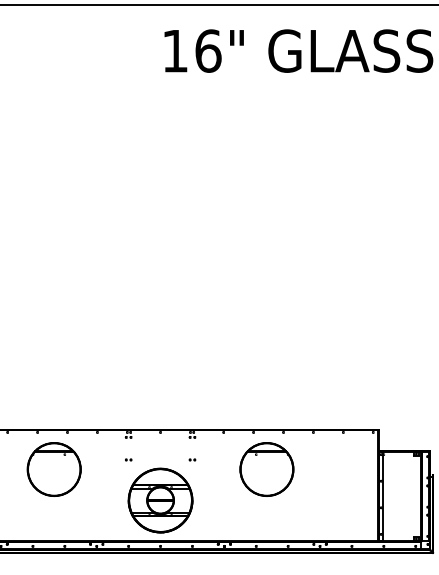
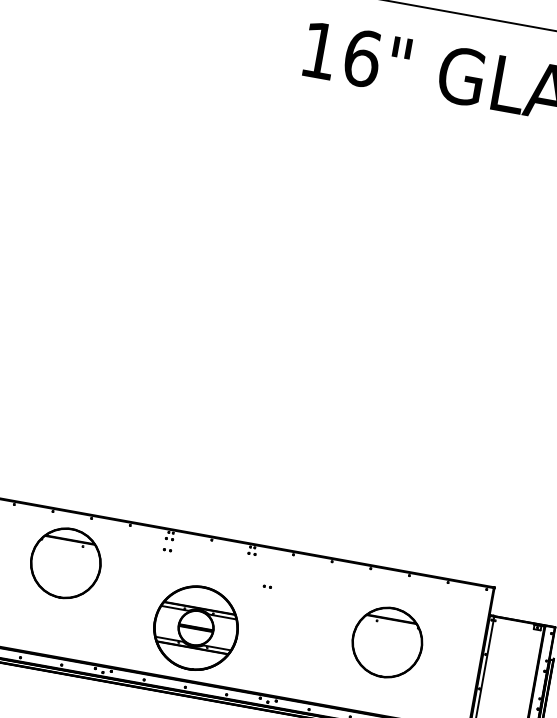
part: (128, 459) -> (167, 549), moved
part: (192, 459) -> (267, 586), moved
part: (266, 469) -> (386, 642), moved

